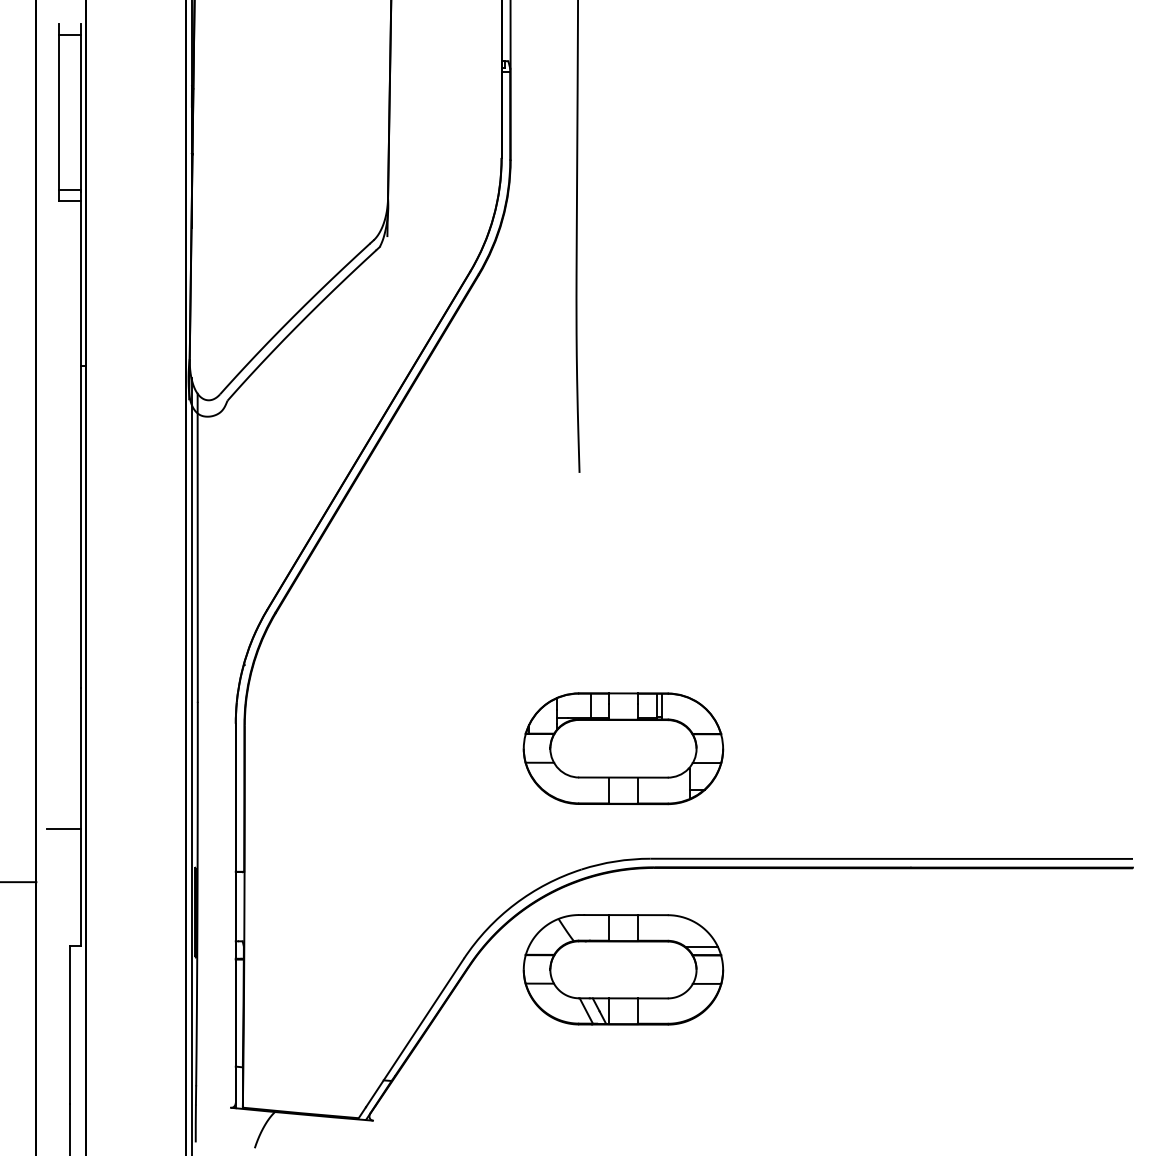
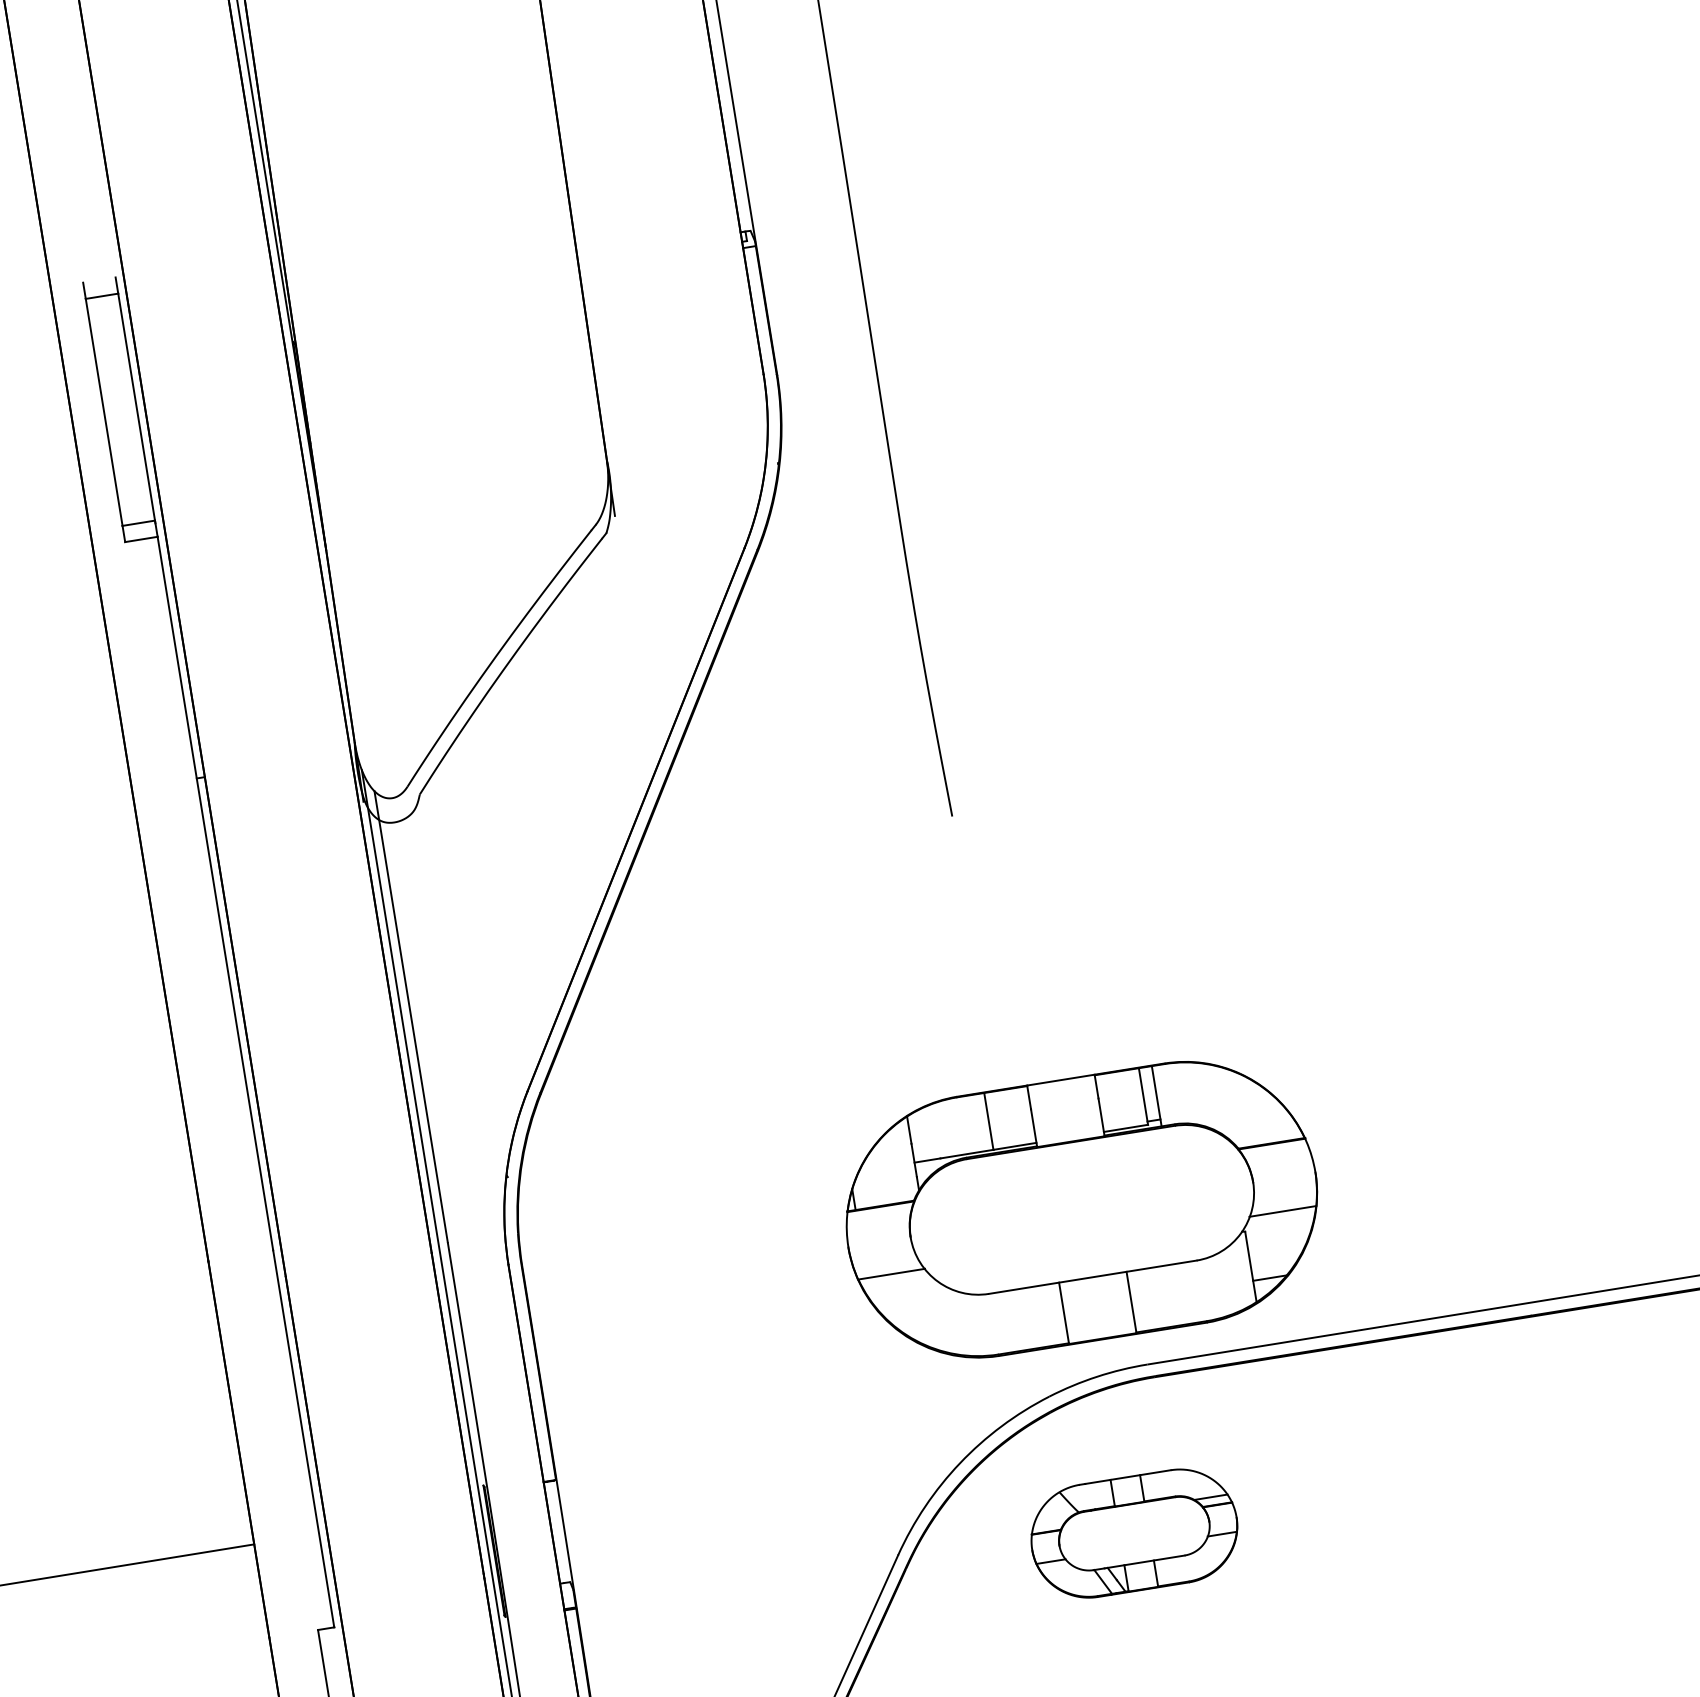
part: (623, 748) -> (1081, 1209), size x1.6
line: (63, 828) -> (281, 1459), removed
part: (623, 969) -> (1134, 1533), size x0.7

